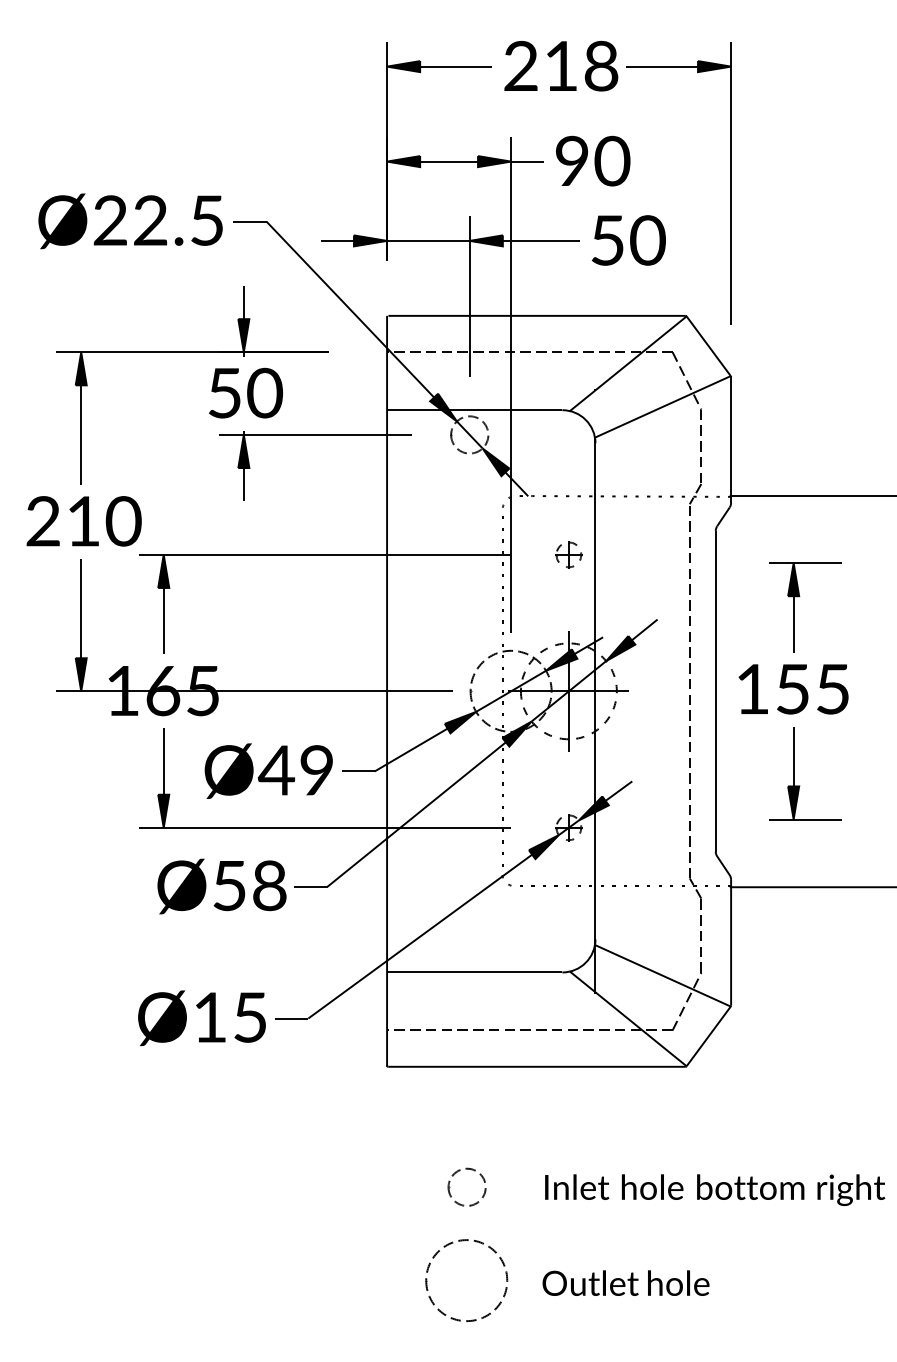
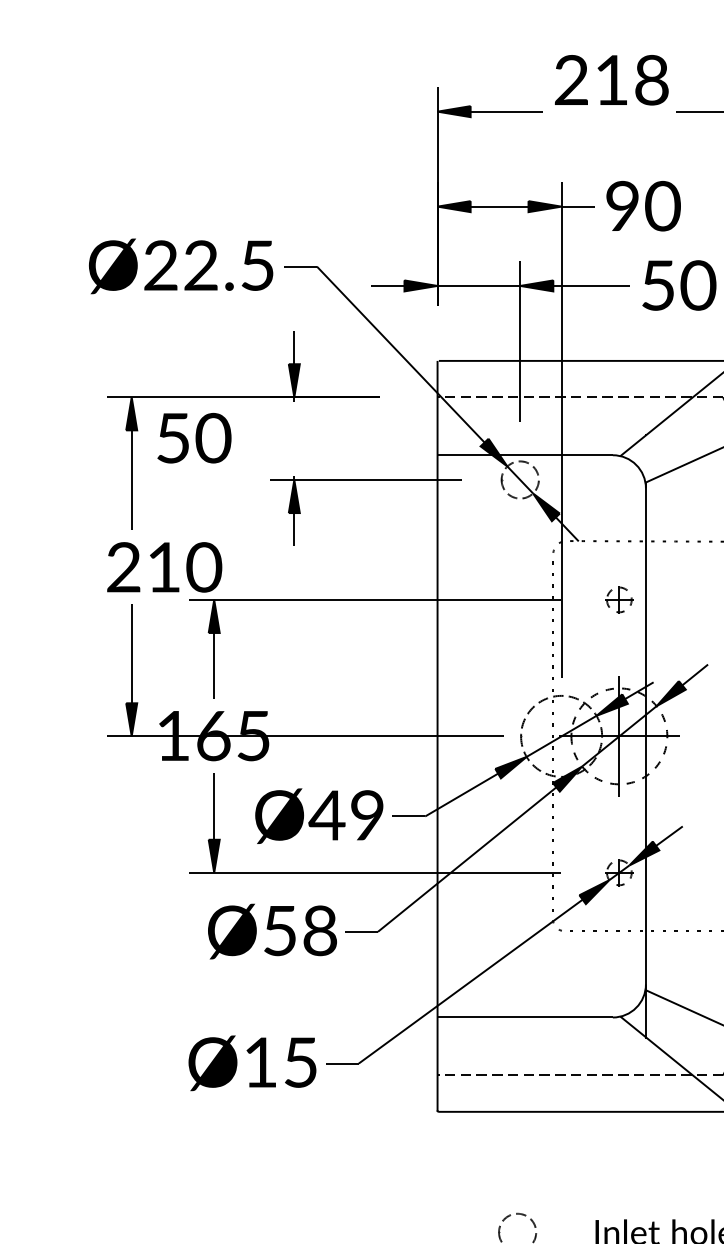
text: (561, 65) -> (611, 79), moved
text: (245, 392) -> (193, 437), moved
text: (83, 521) -> (163, 567), moved

